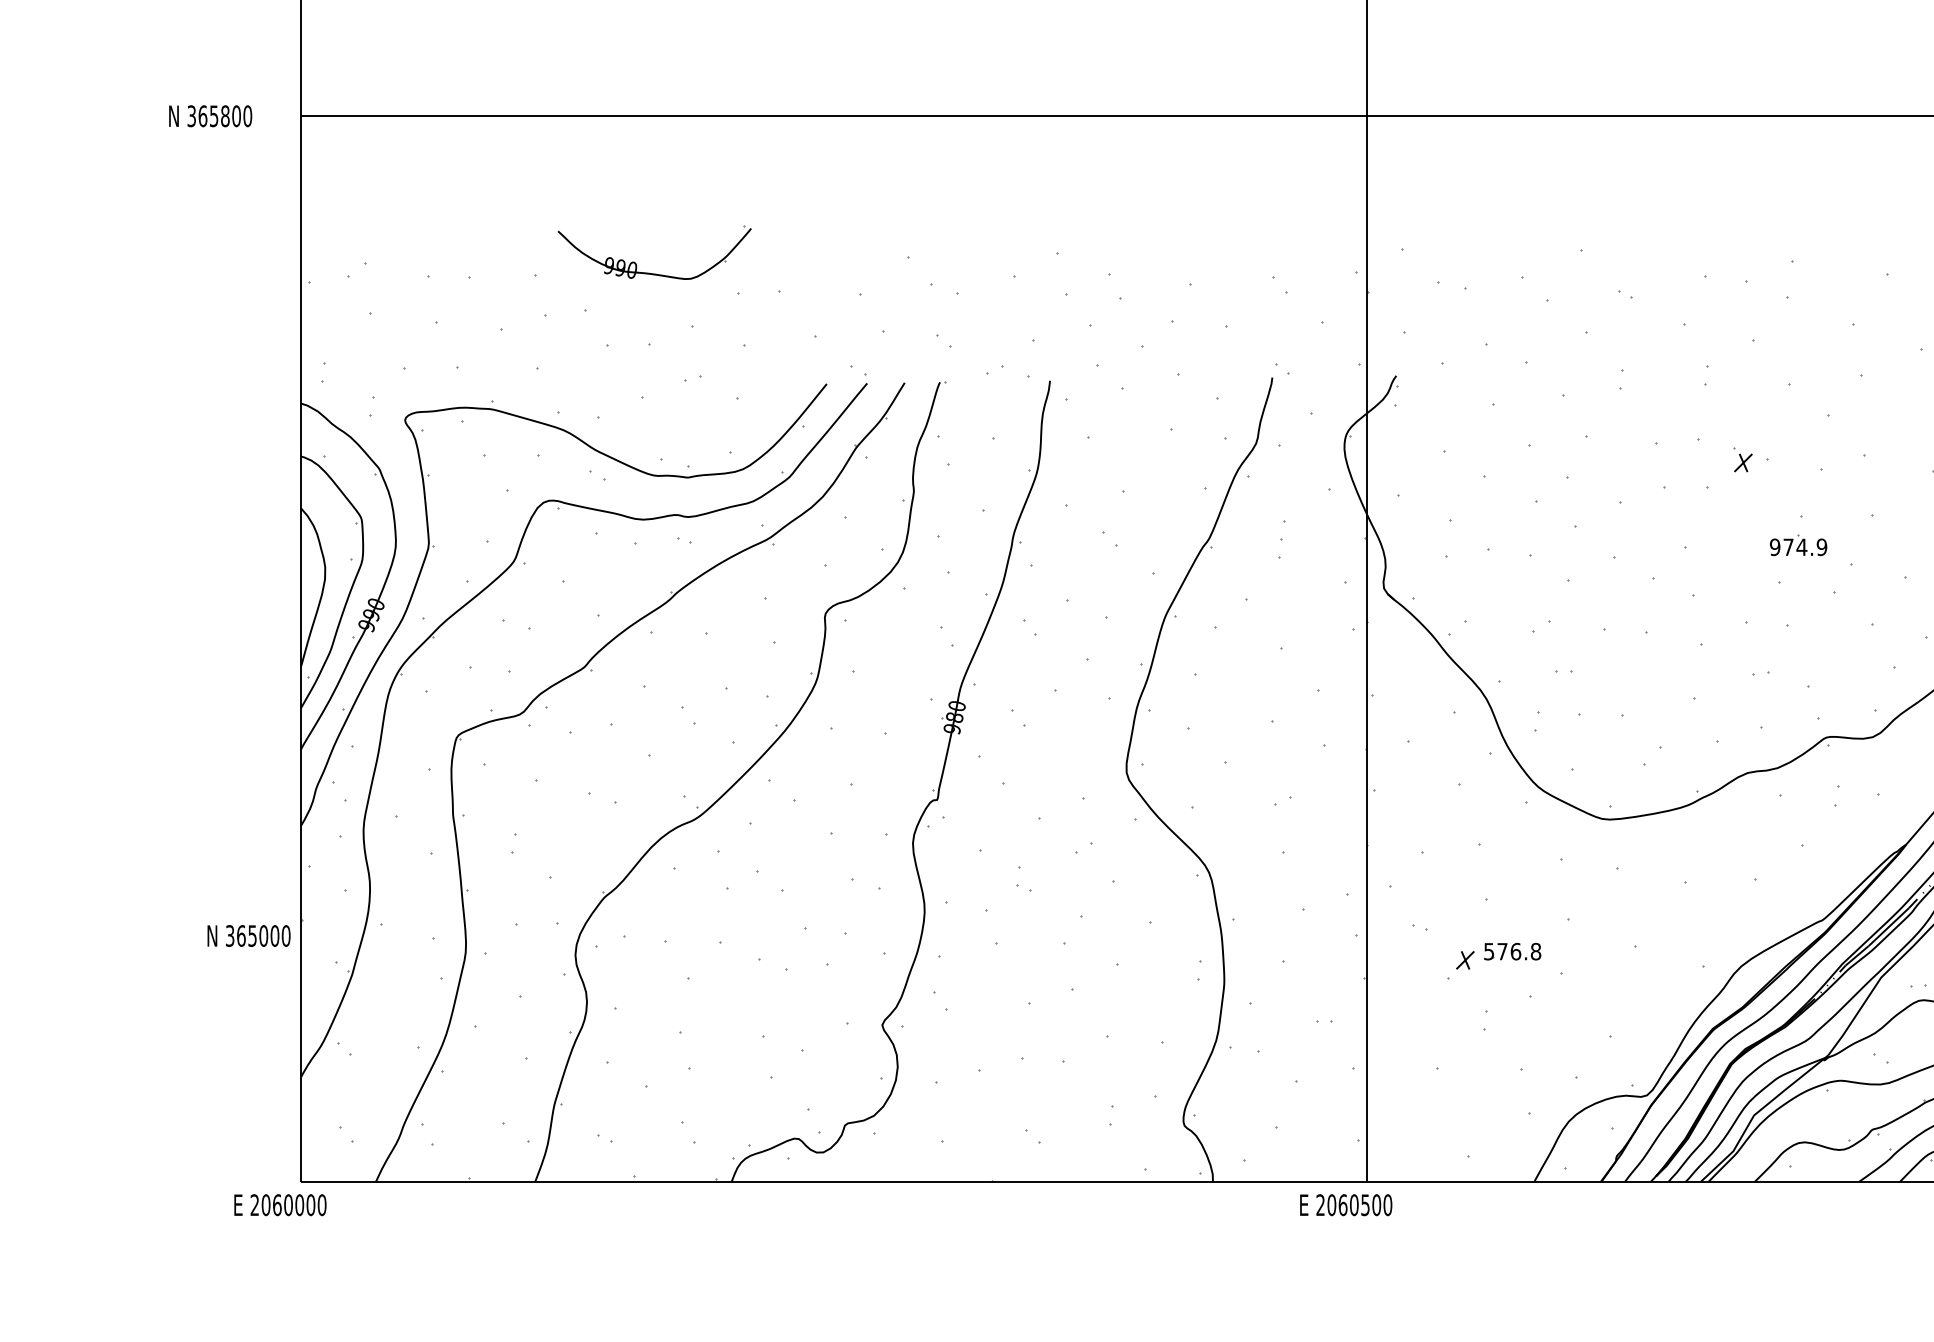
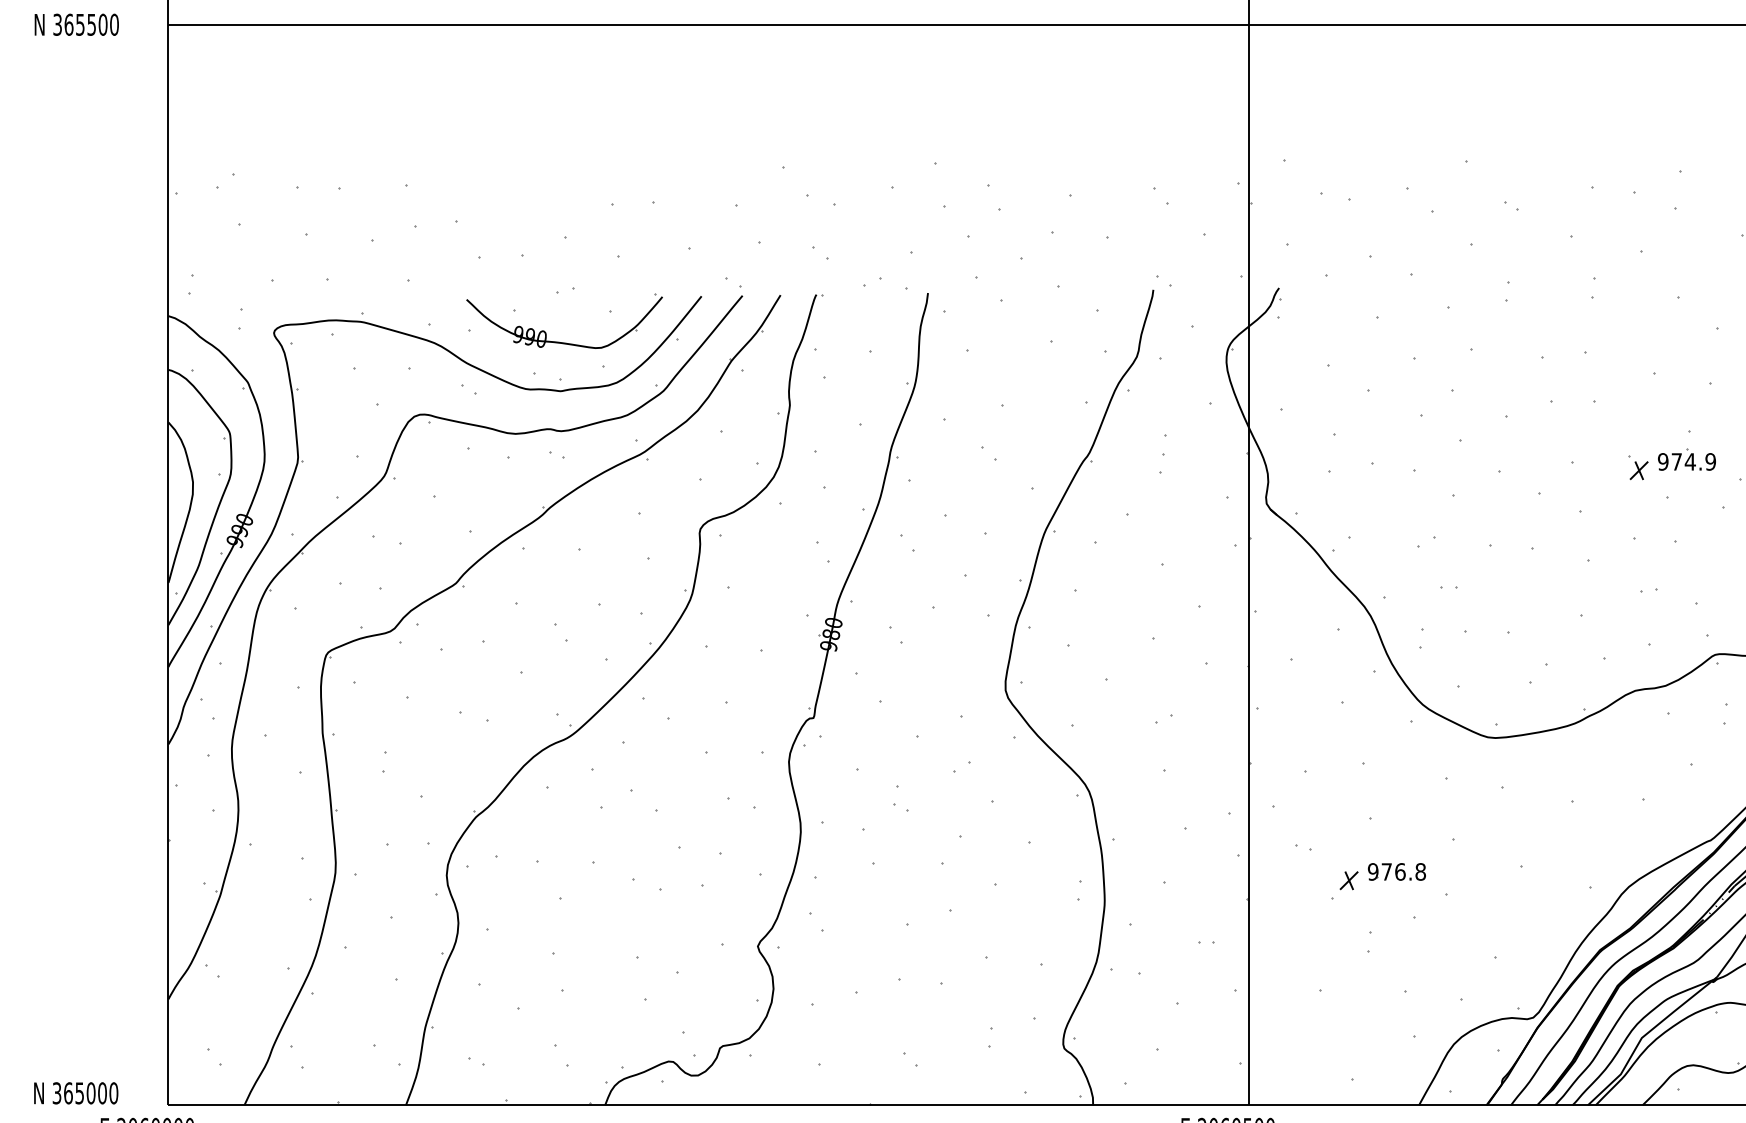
text: (225, 116) -> (91, 25), 365800 -> 365500
part: (649, 272) -> (559, 341), moved
part: (1742, 459) -> (1638, 467), moved
text: (248, 935) -> (75, 1092), moved
text: (1488, 951) -> (1372, 871), 576.8 -> 976.8

